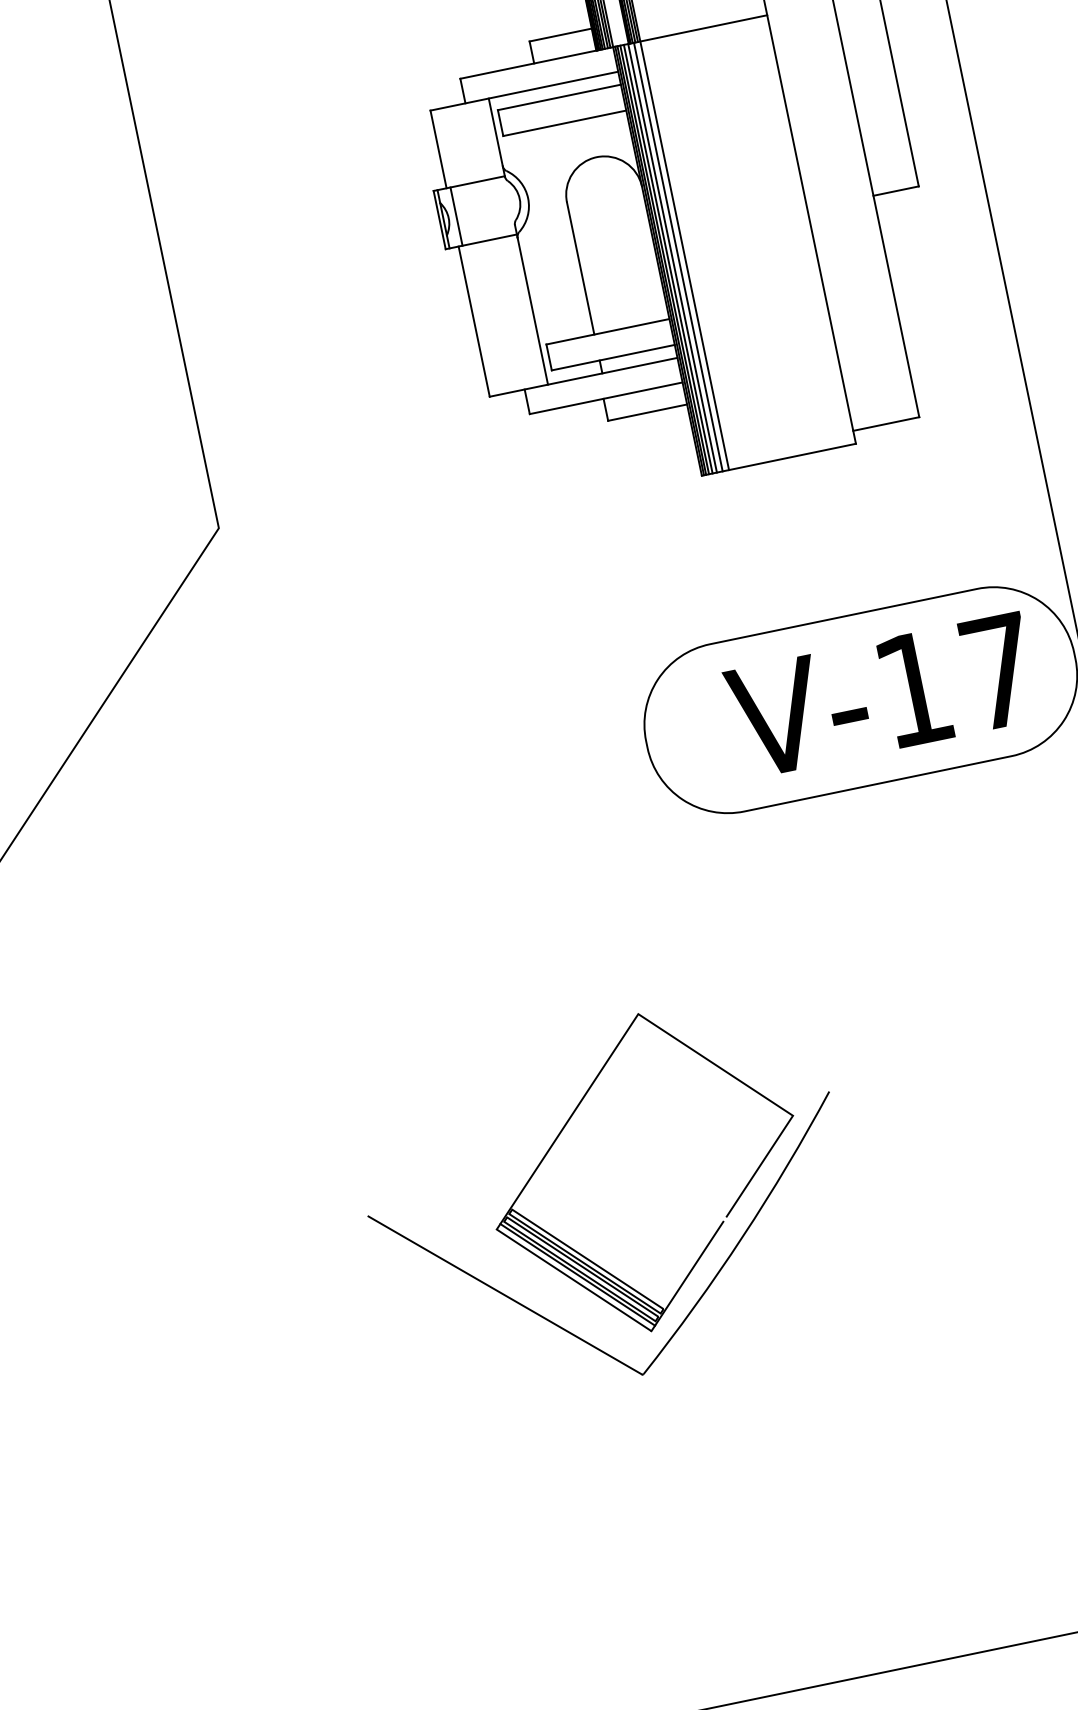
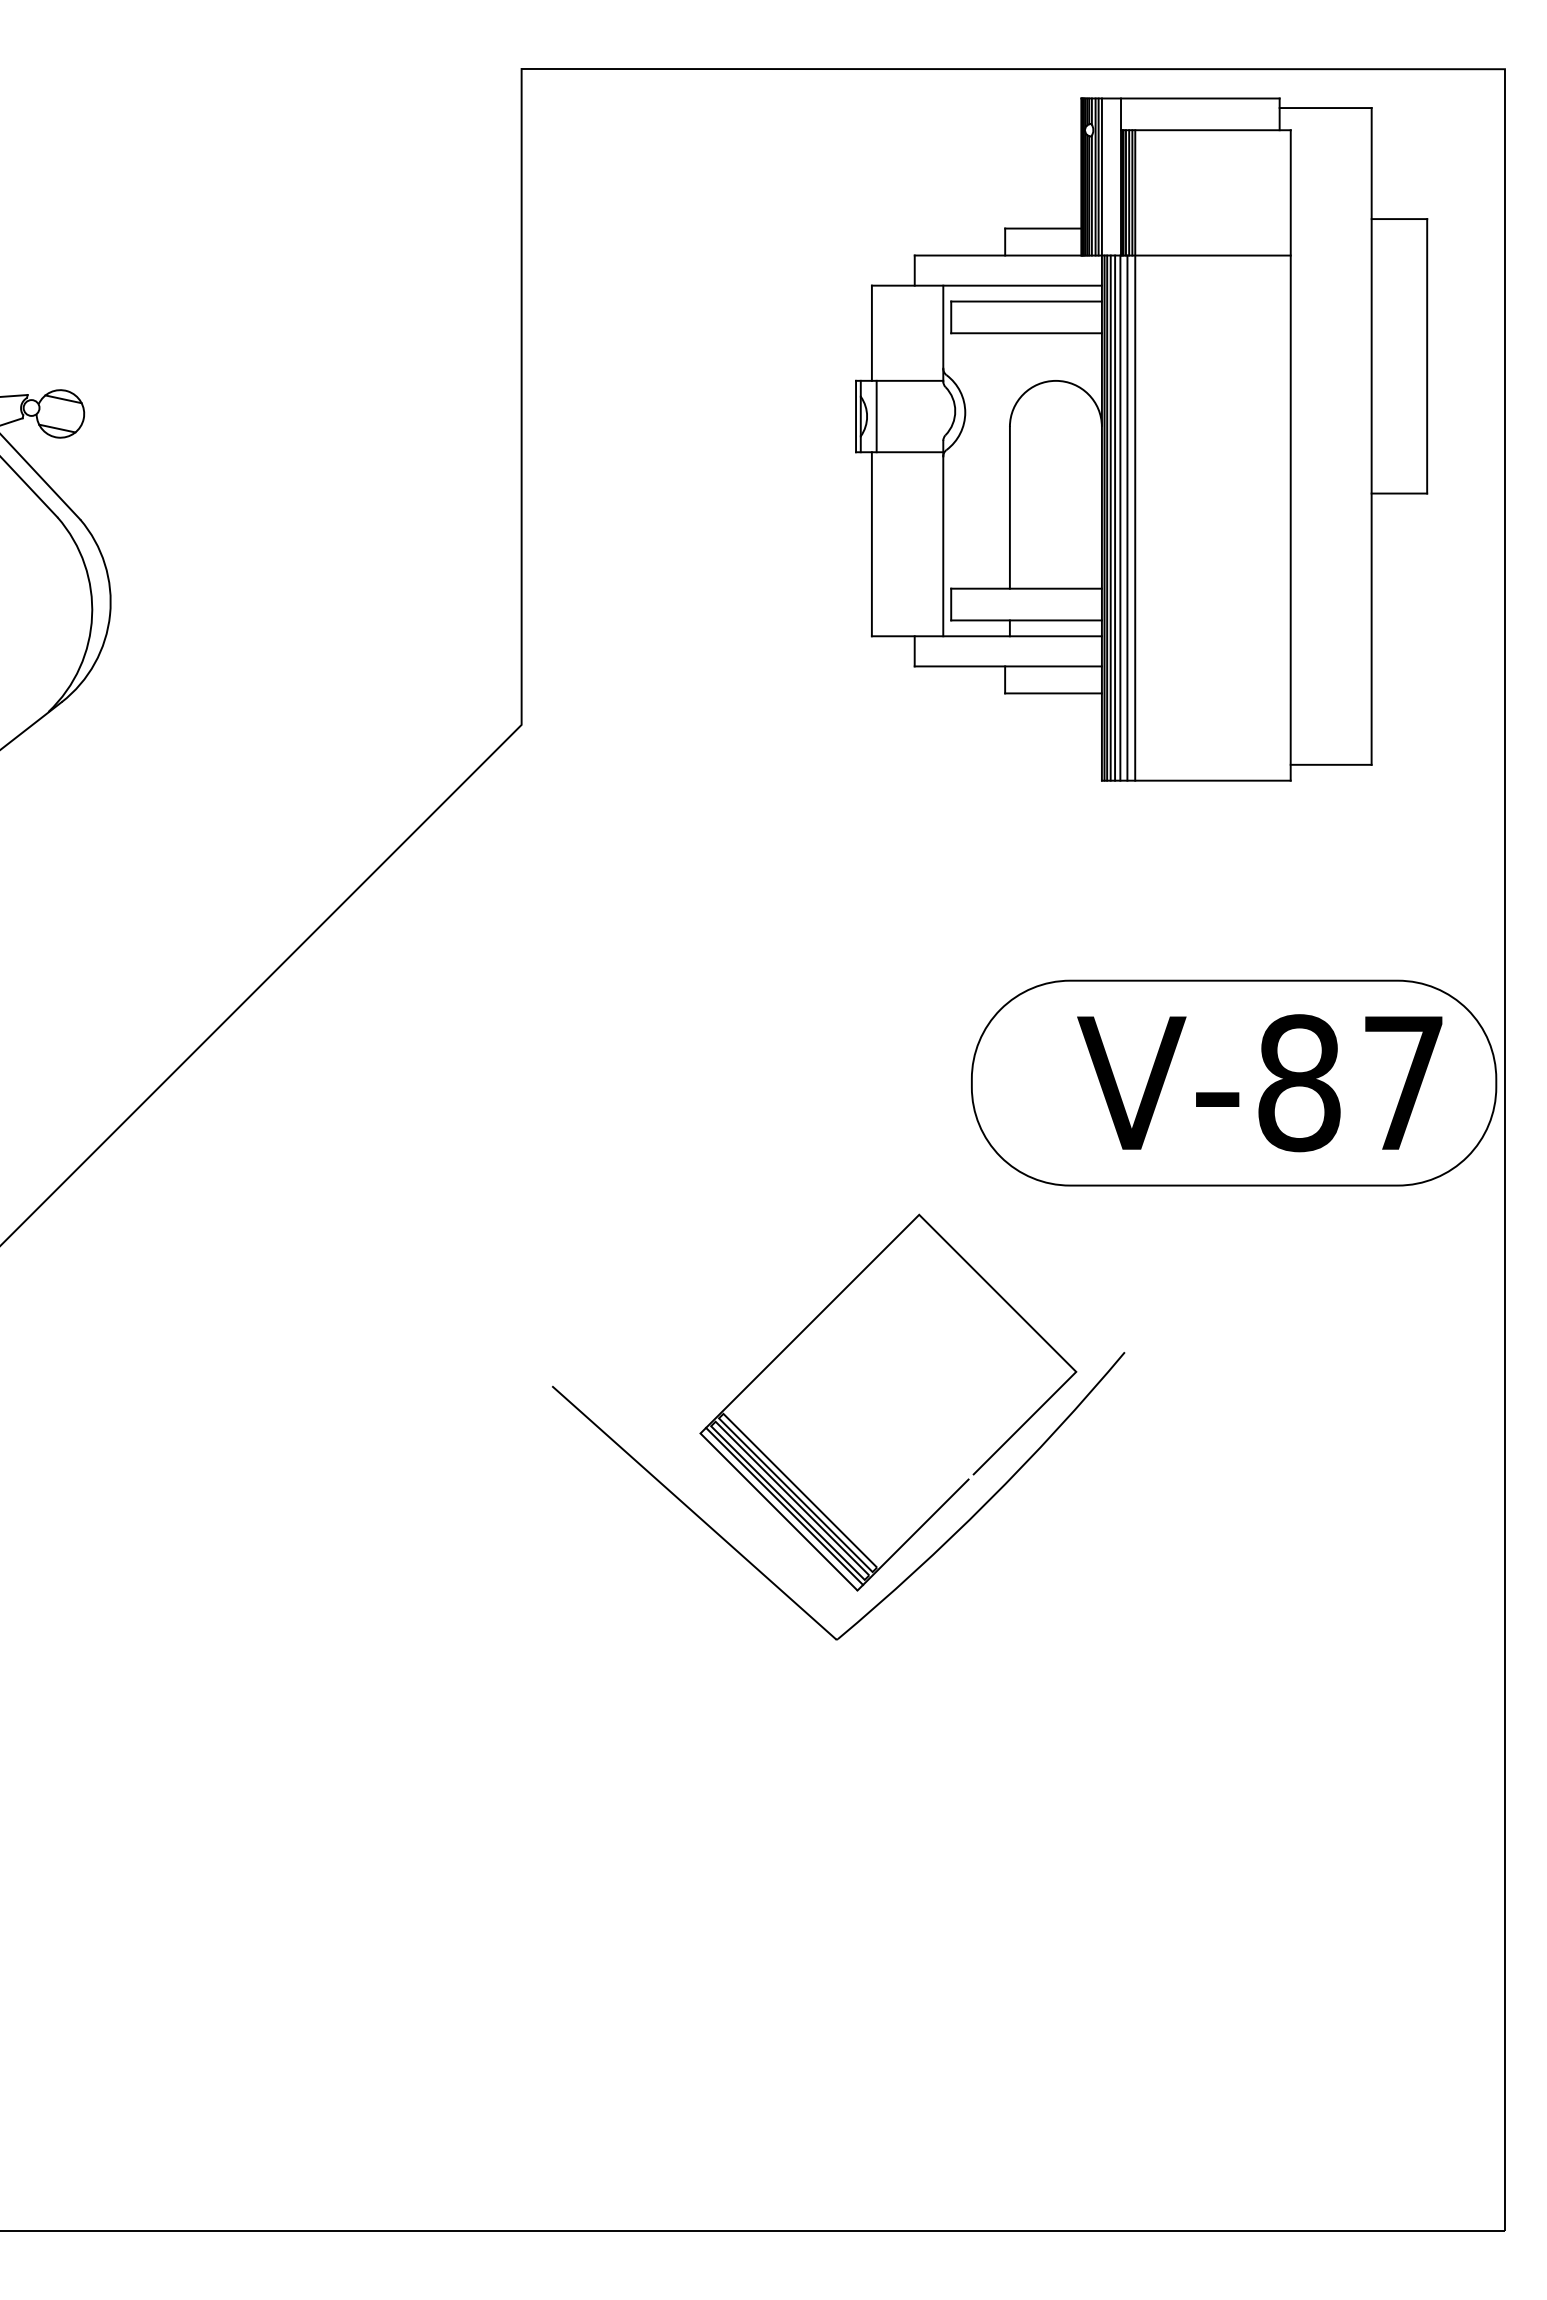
text: (914, 689) -> (1299, 1083), V-17 -> V-87
part: (575, 1249) -> (787, 1476), moved

